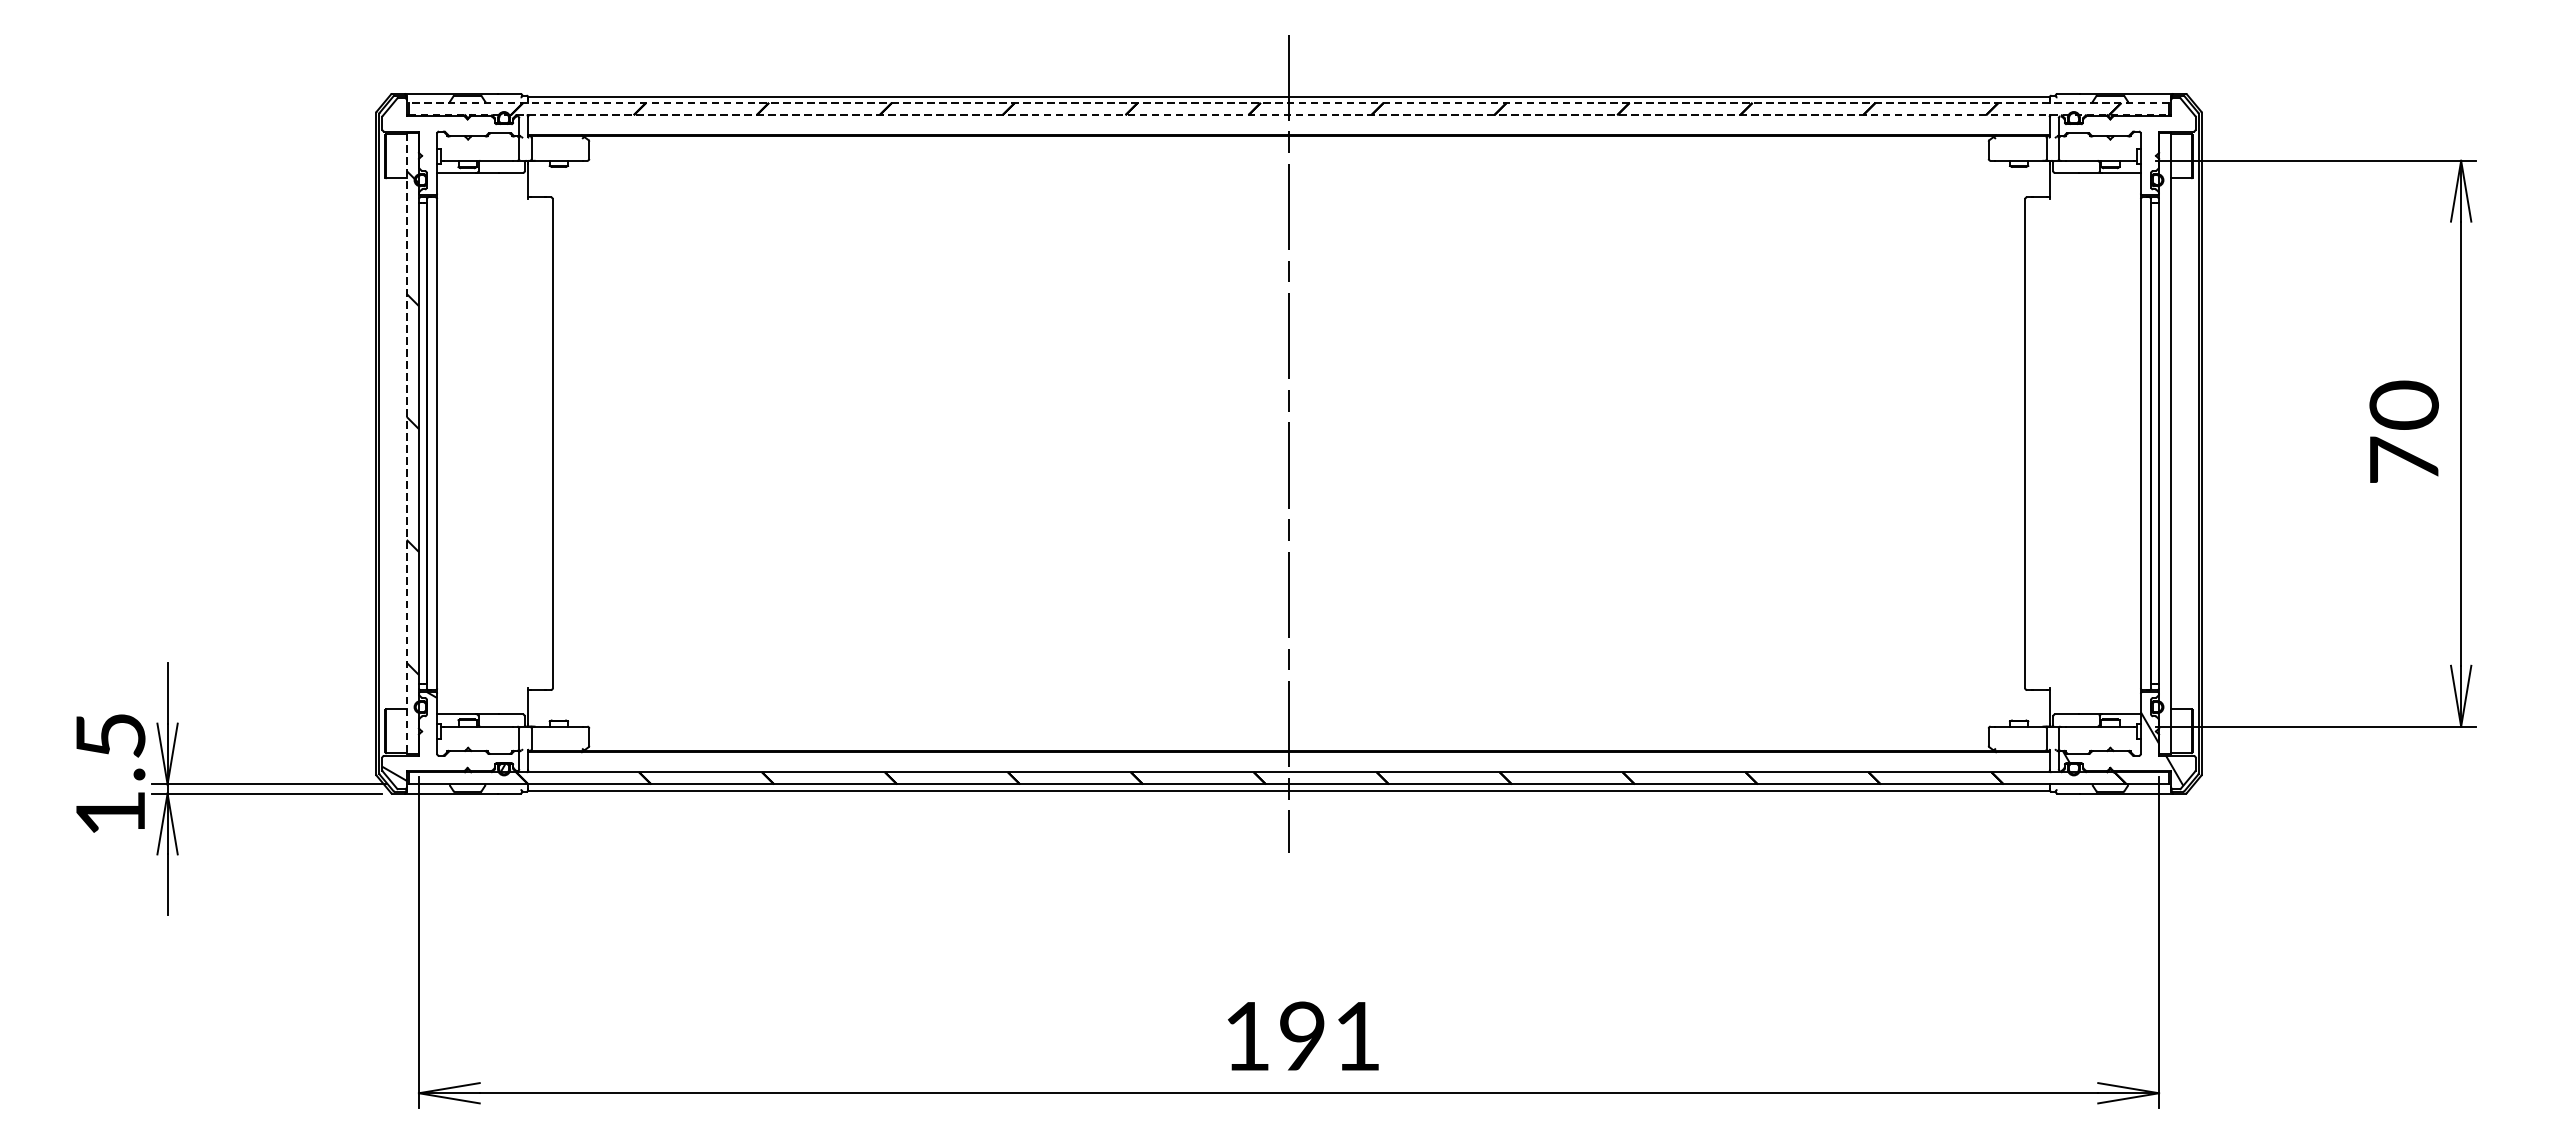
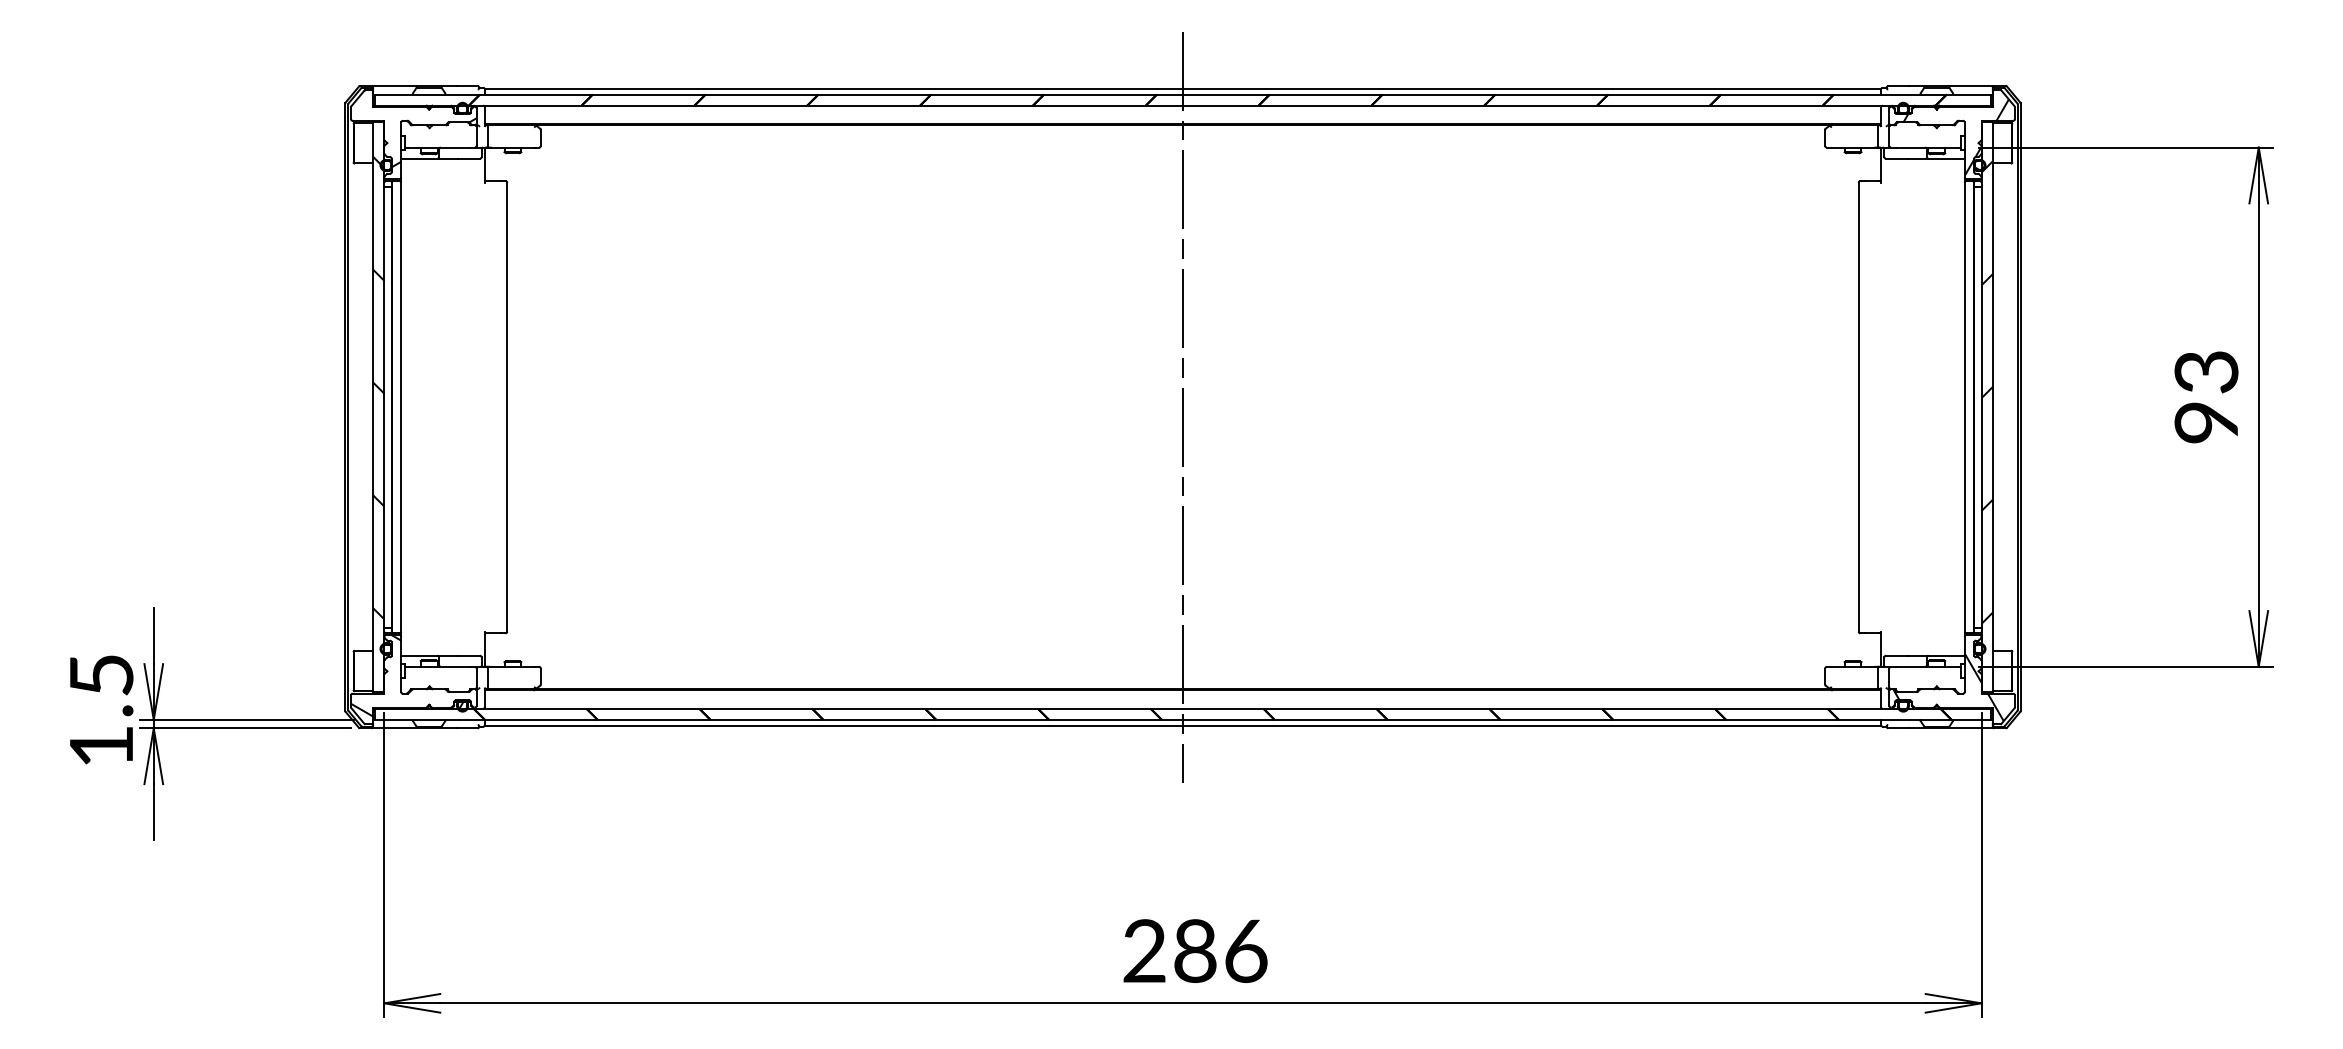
line: (1288, 102) -> (1182, 94), dashed -> solid
line: (1289, 114) -> (1183, 105), dashed -> solid
hatch: (457, 140) -> (419, 128), added
hatch: (2130, 149) -> (1955, 137), added
hatch: (2164, 427) -> (1986, 392), added
text: (2404, 432) -> (2206, 396), 70 -> 93
line: (406, 444) -> (373, 407), dashed -> solid
text: (1302, 1036) -> (1195, 951), 191 -> 286

